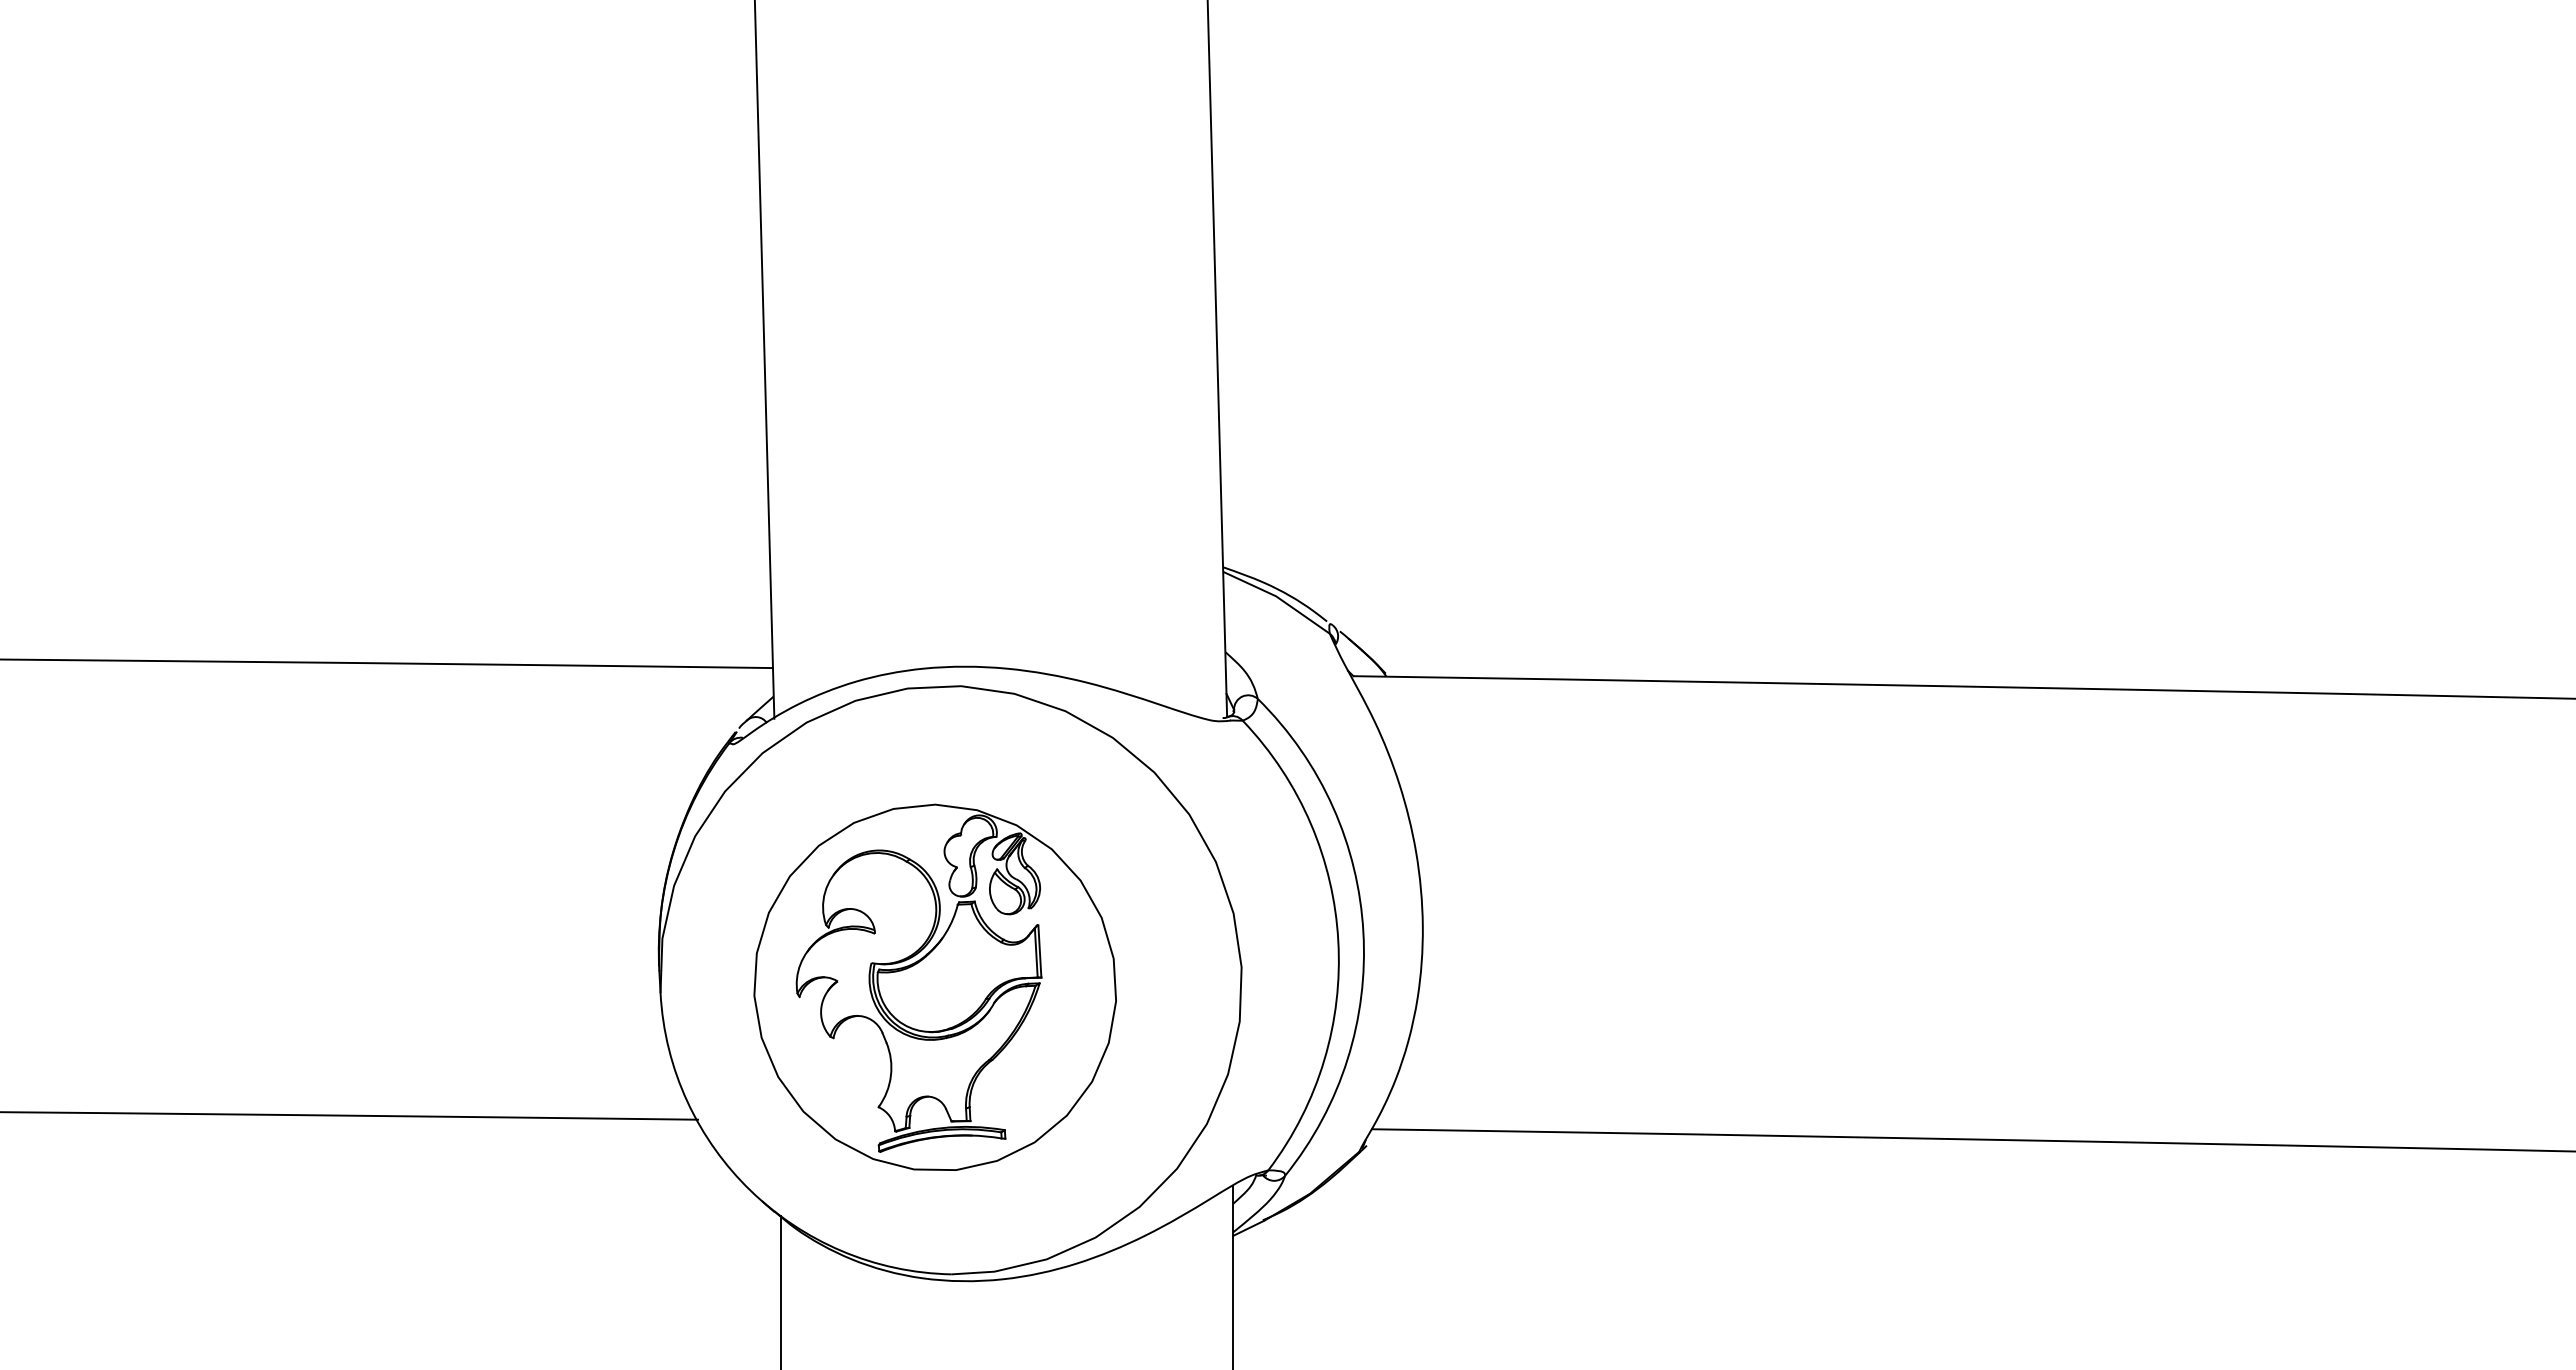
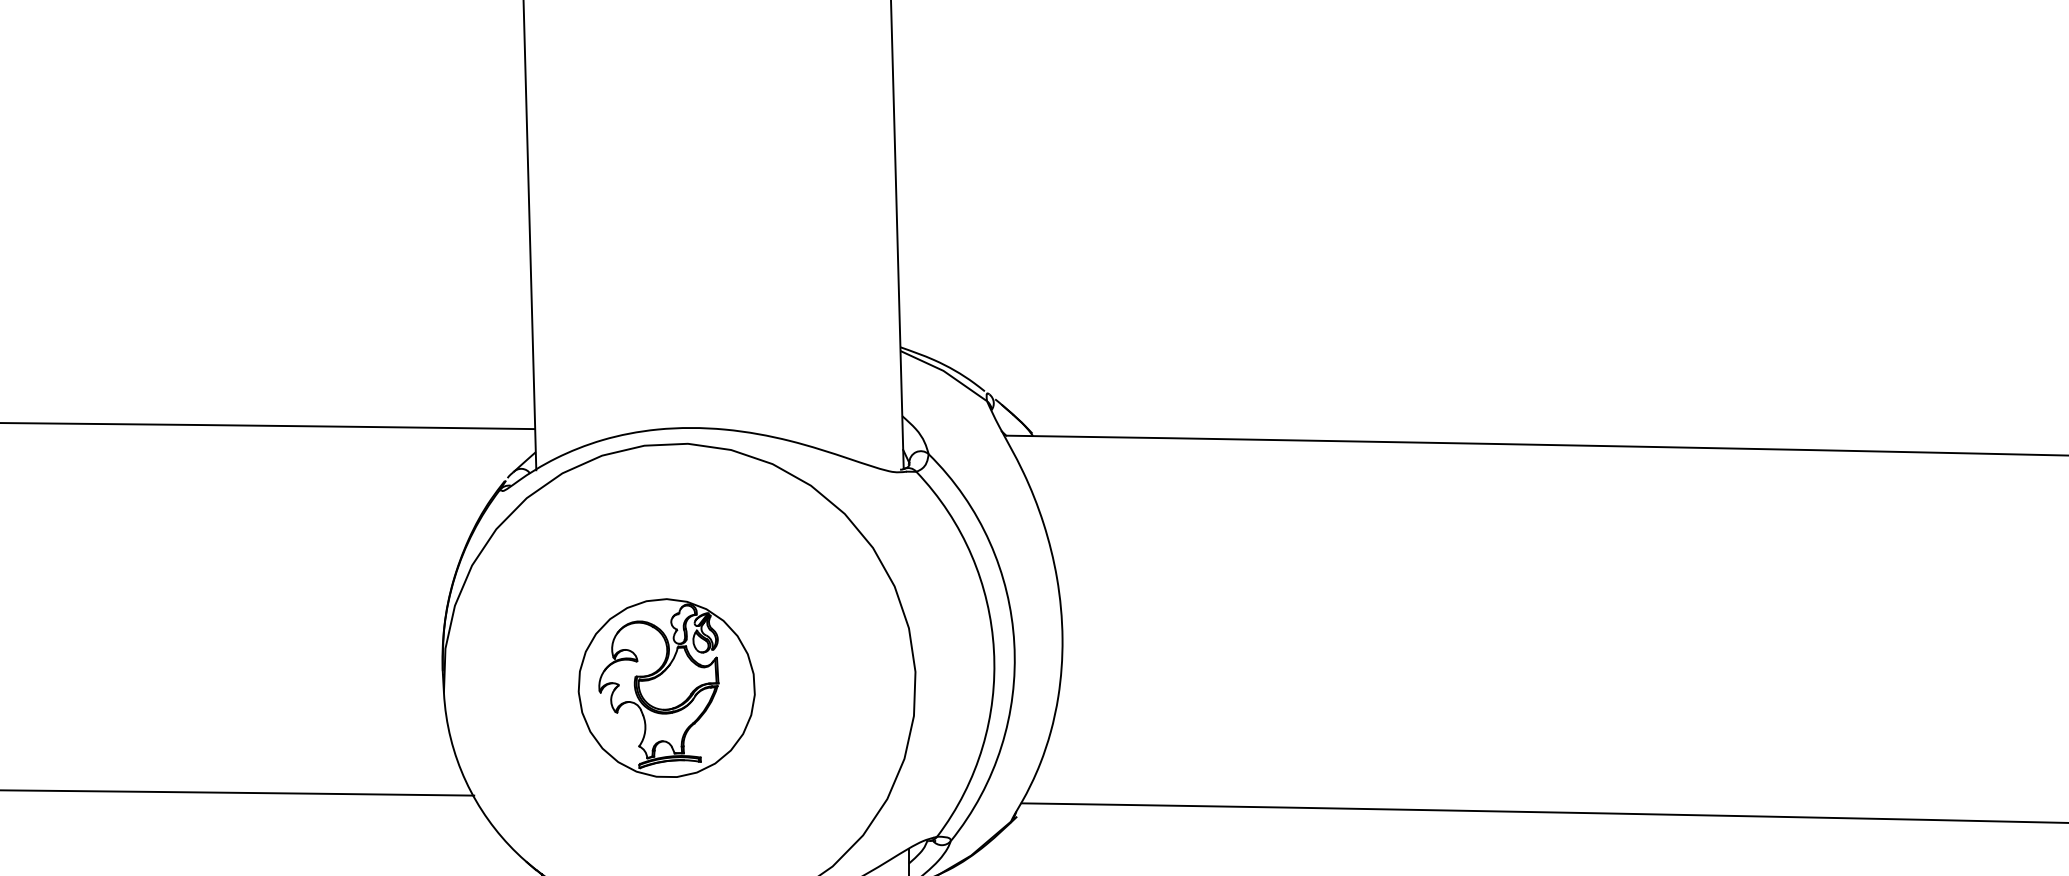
part: (934, 986) -> (666, 687), size x0.6

